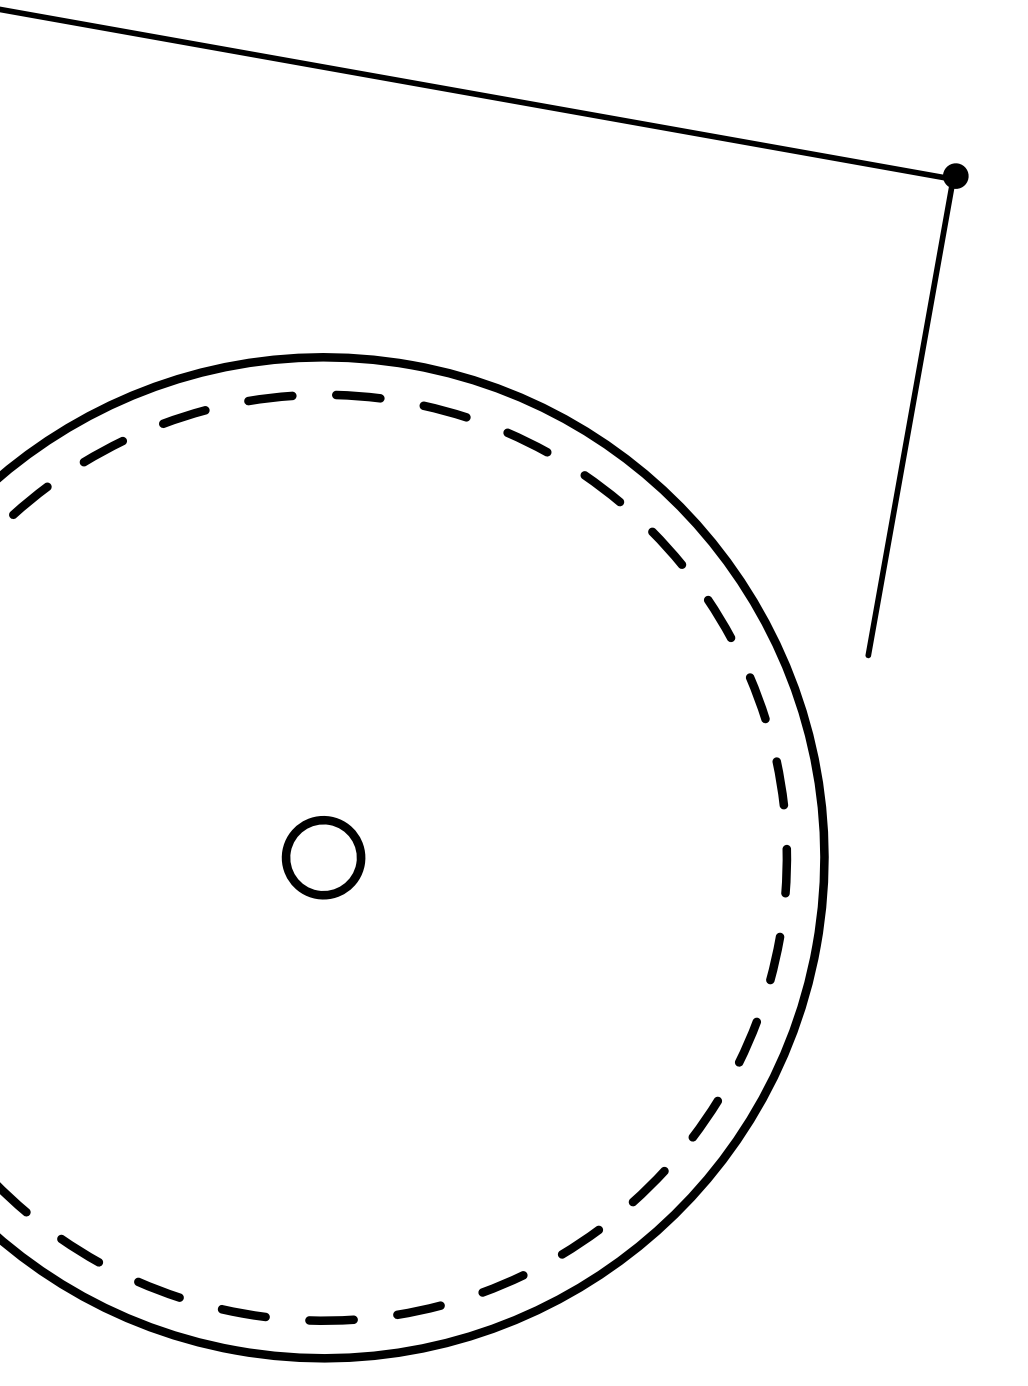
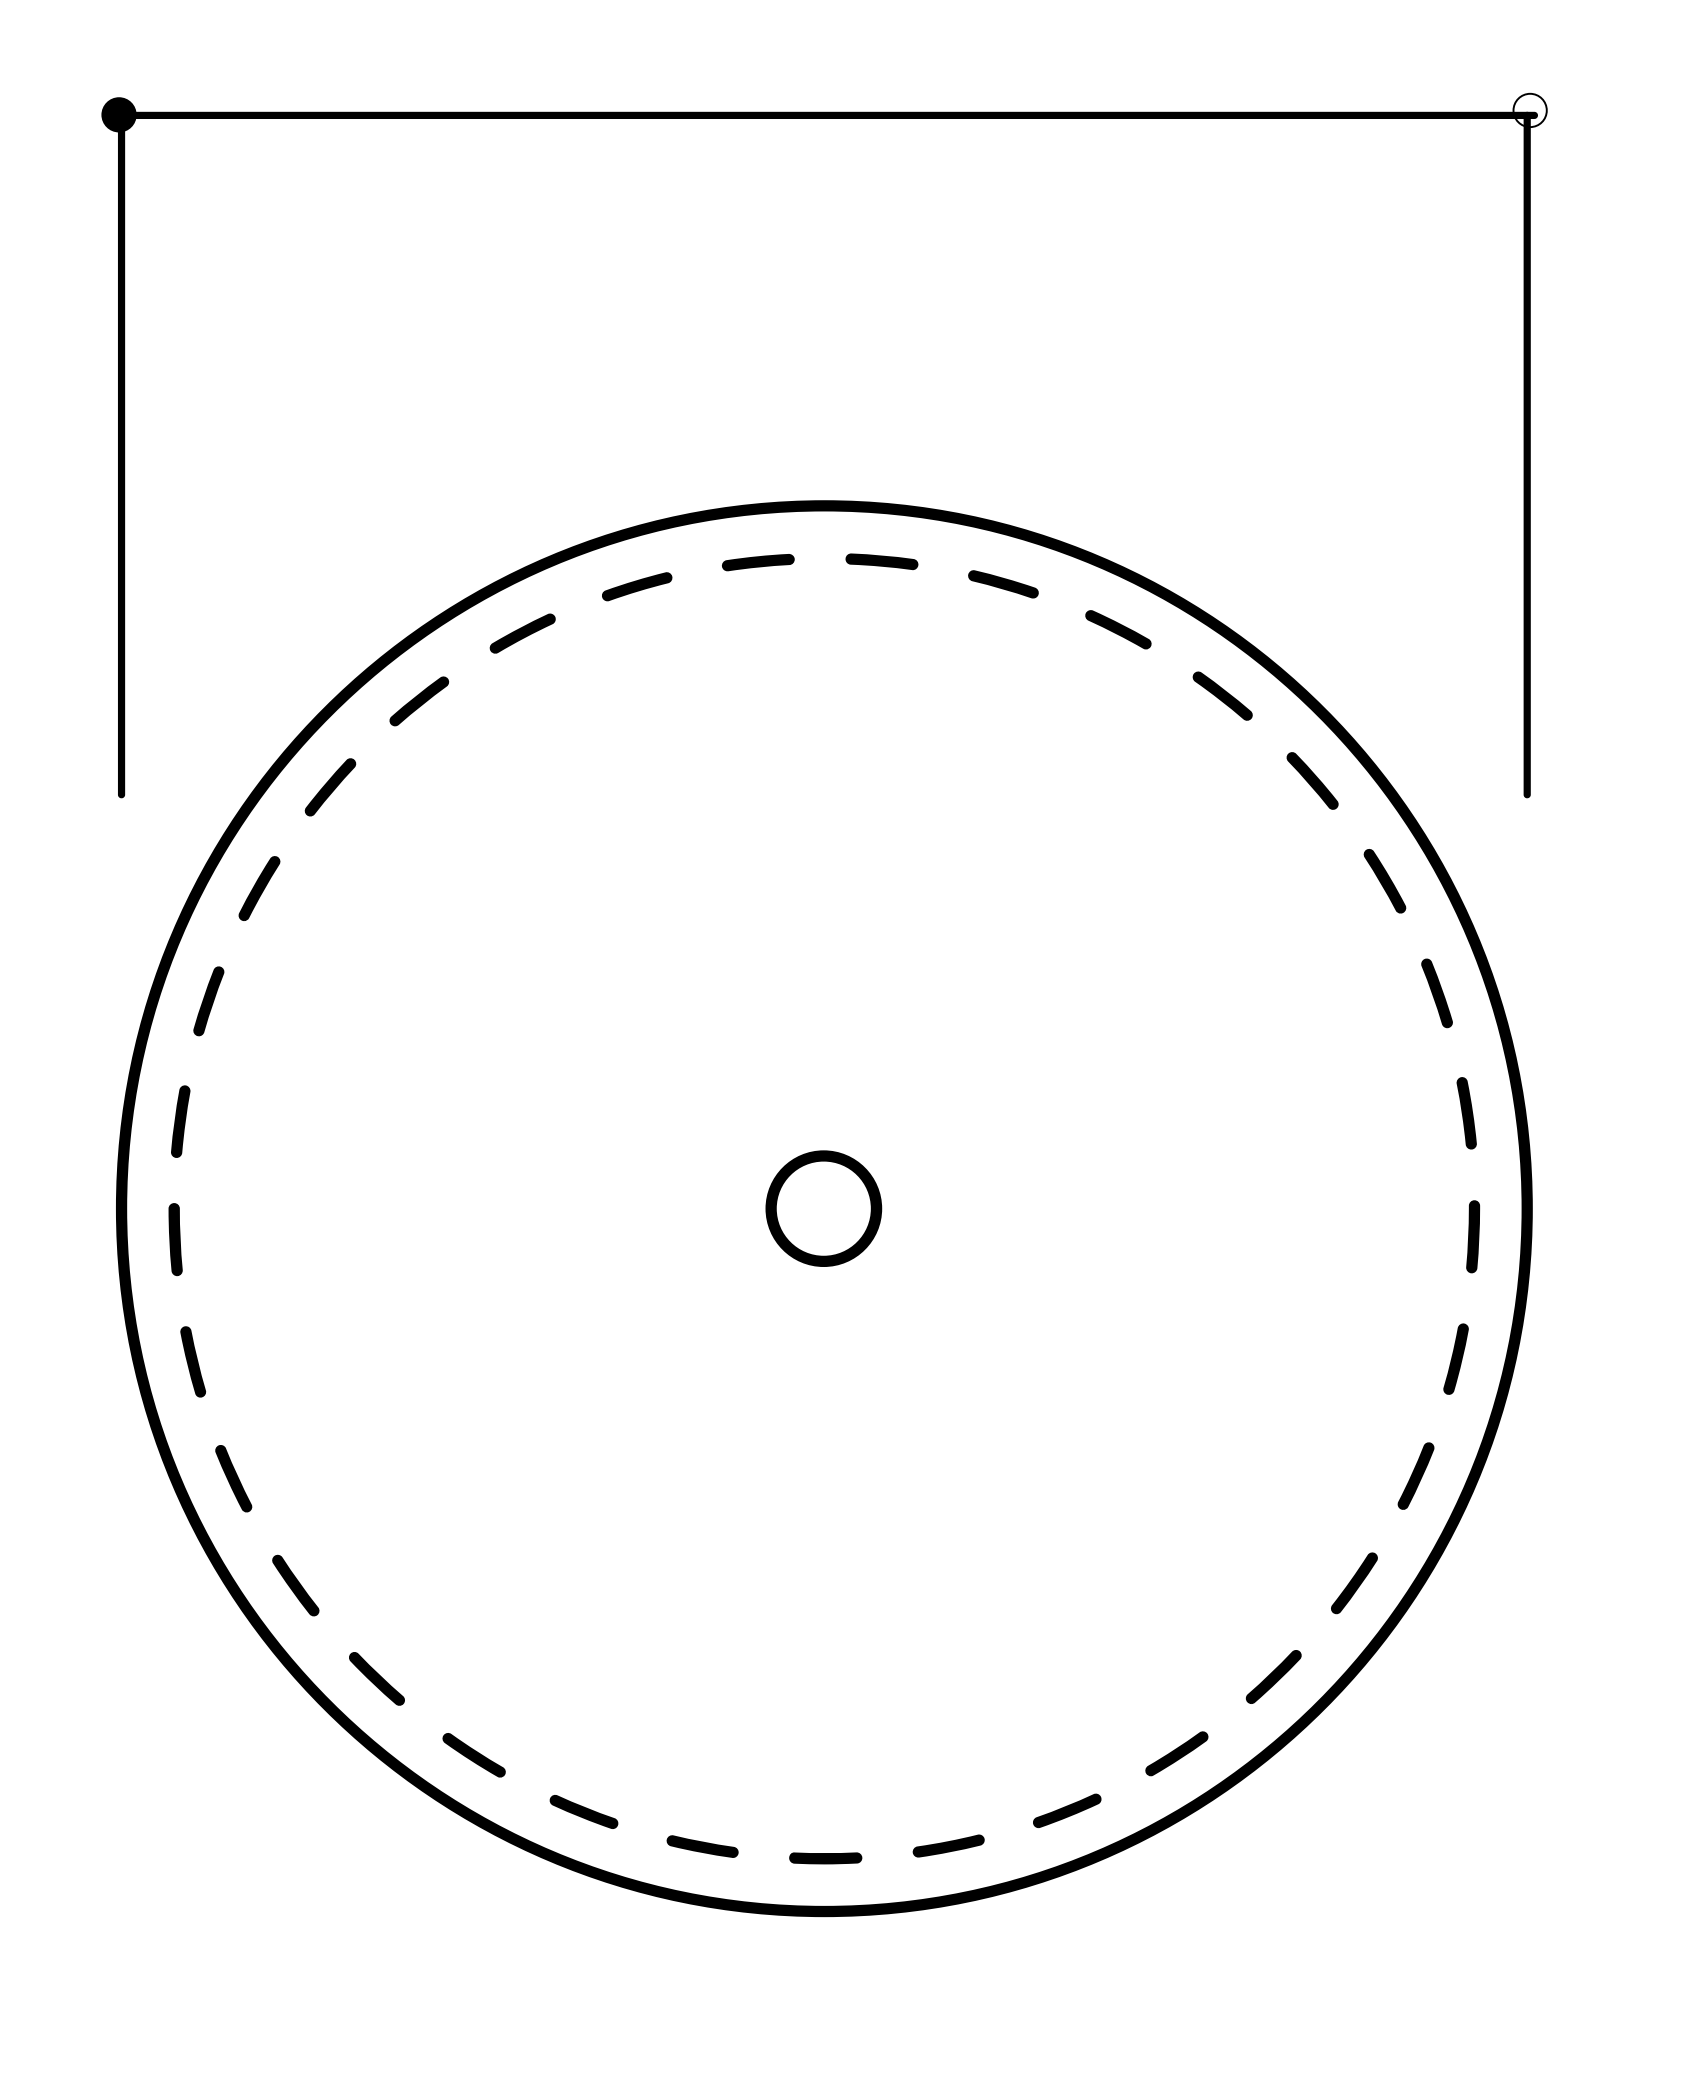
fill: (955, 176) -> (1529, 110), removed

